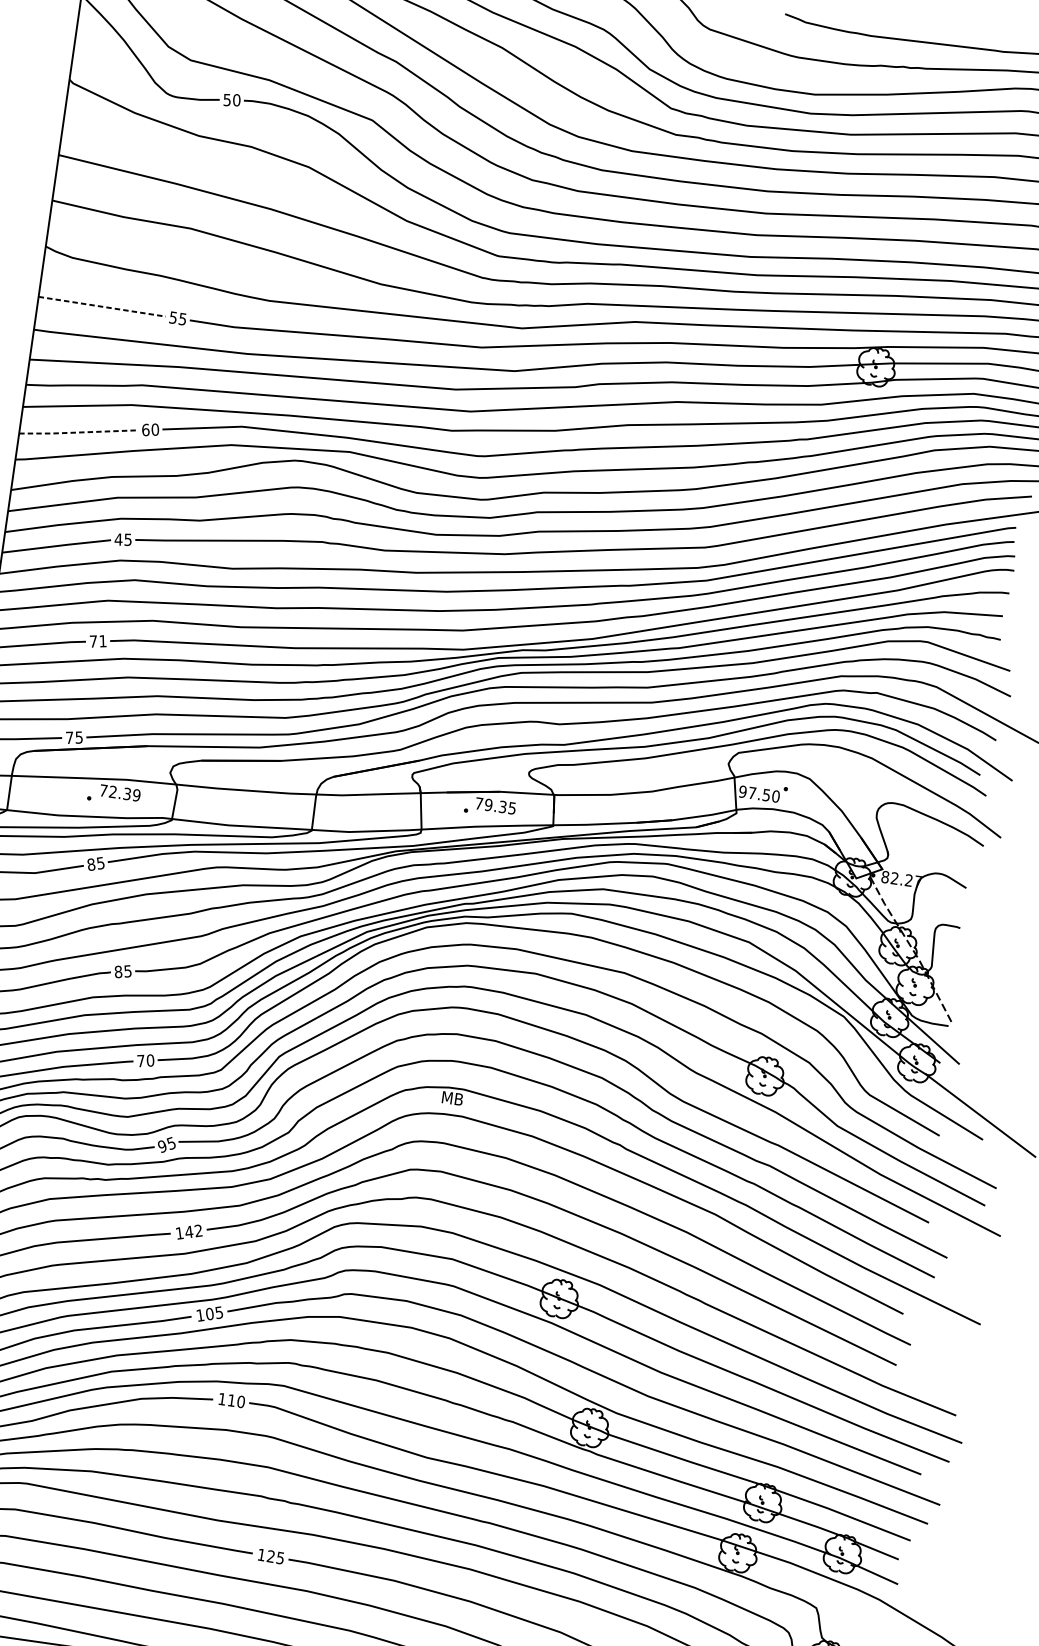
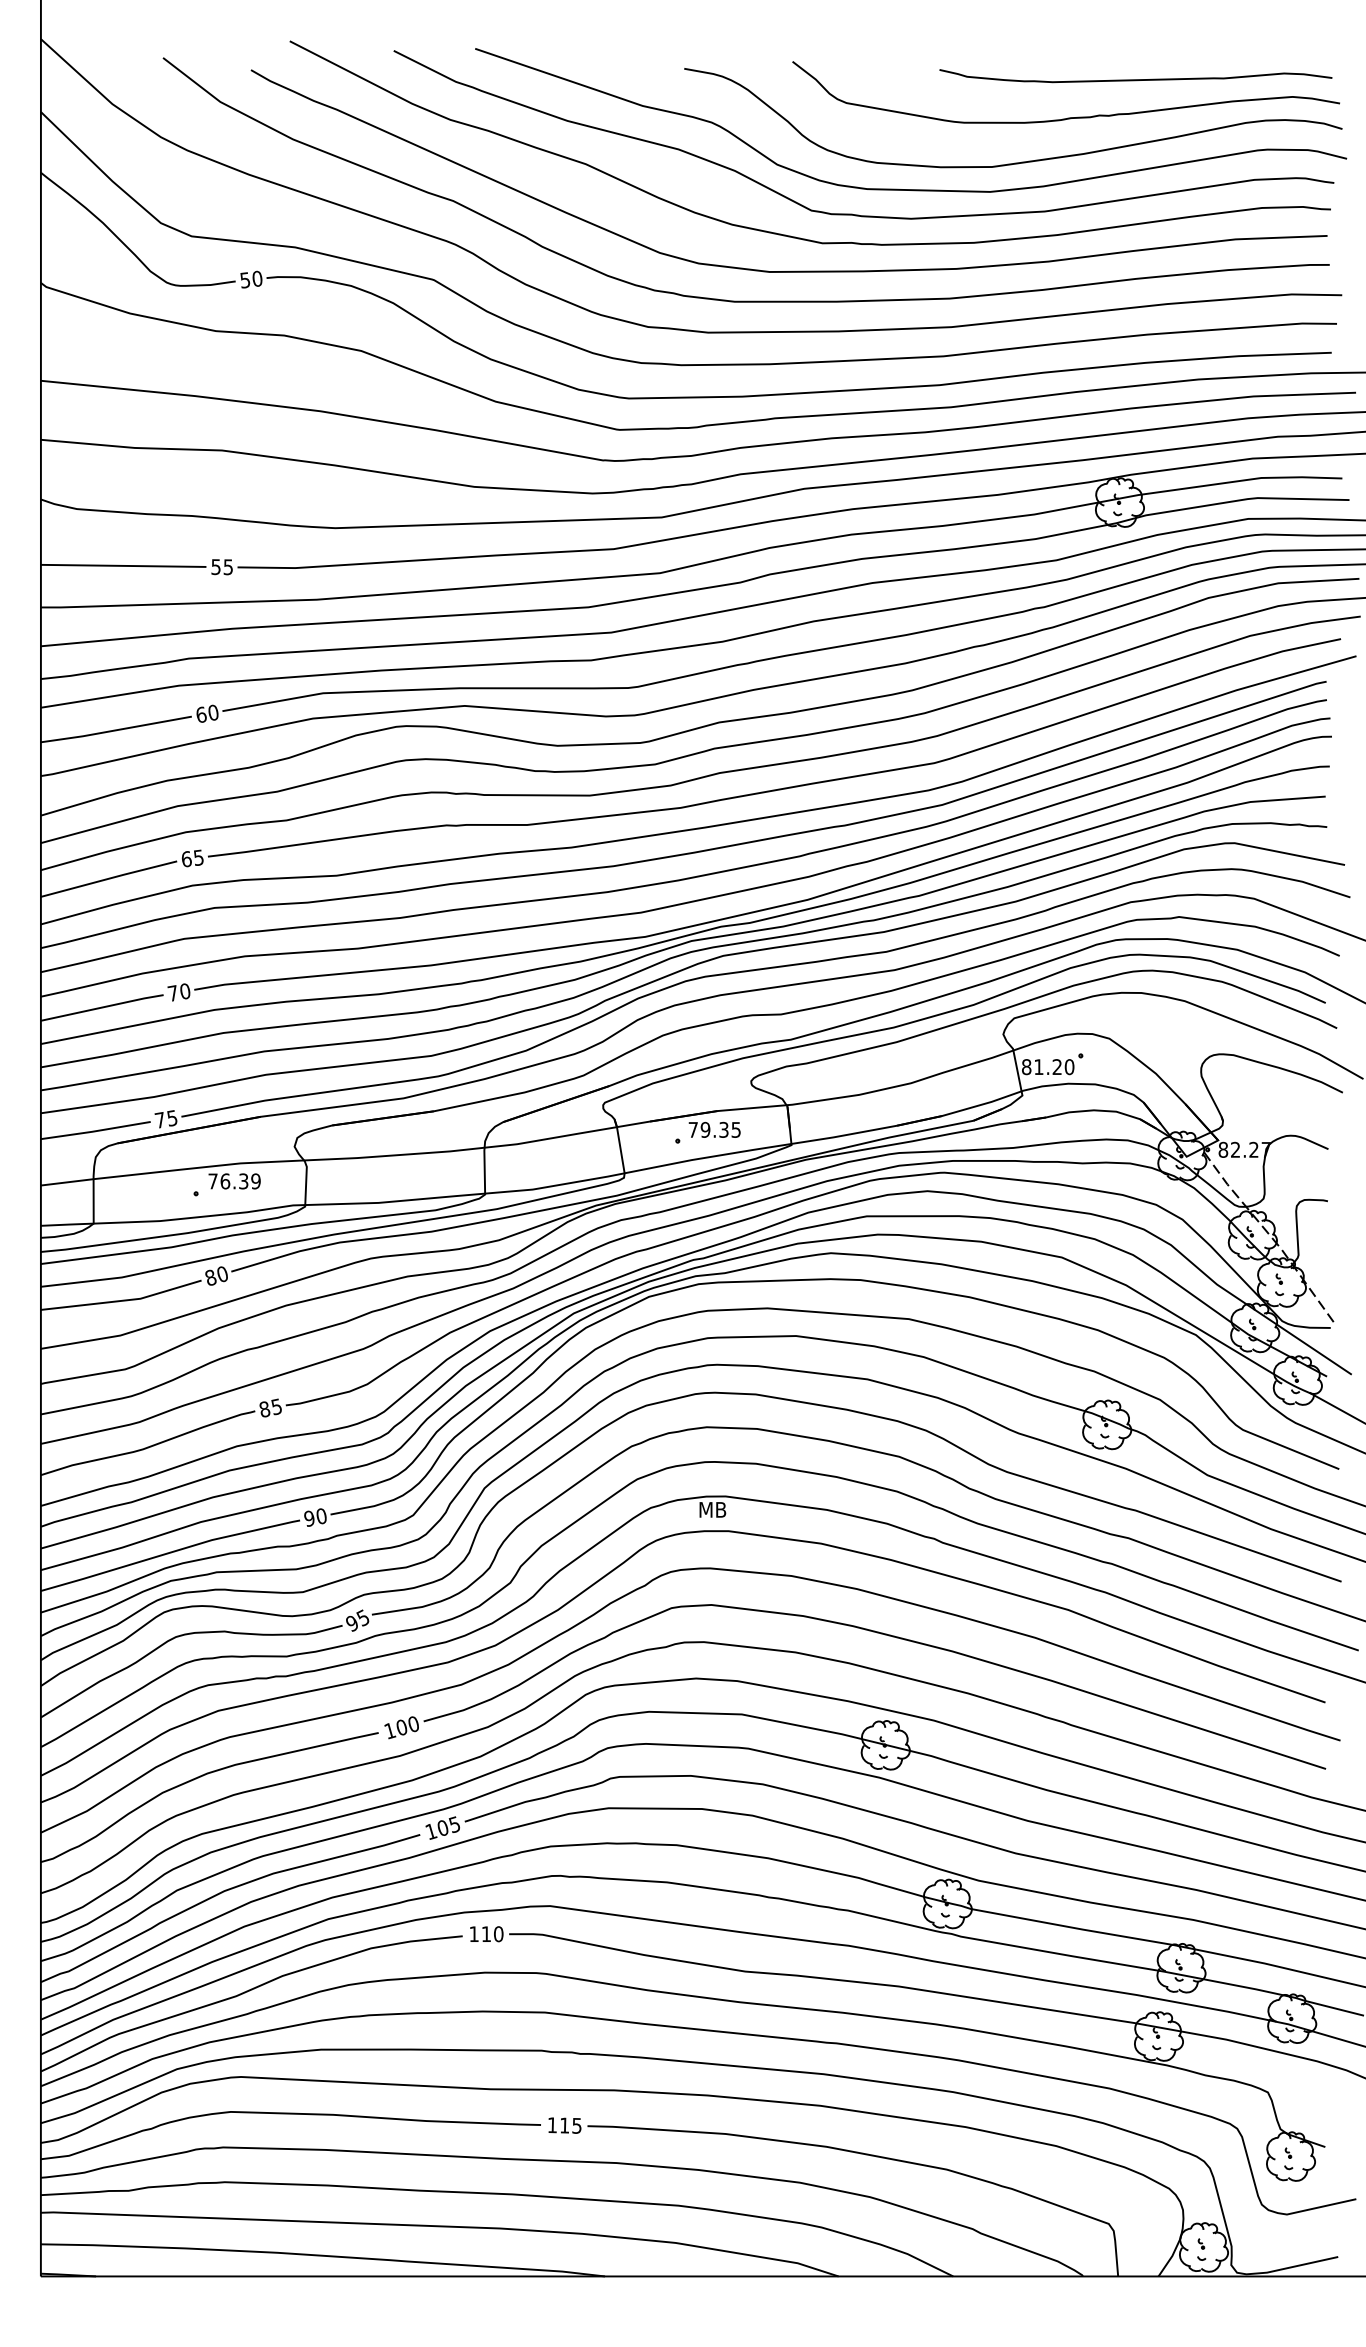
line: (102, 306) -> (123, 565), dashed -> solid
line: (78, 432) -> (116, 730), dashed -> solid
text: (118, 539) -> (186, 859), 45 -> 65
text: (103, 641) -> (185, 991), 71 -> 70
text: (113, 792) -> (225, 1181), 72.39 -> 76.39
text: (754, 793) -> (1041, 1067), 97.50 -> 81.20
text: (99, 863) -> (221, 1274), 85 -> 80
text: (140, 1060) -> (308, 1518), 70 -> 90
text: (193, 1231) -> (407, 1725), 142 -> 100
text: (270, 1556) -> (564, 2125), 125 -> 115

